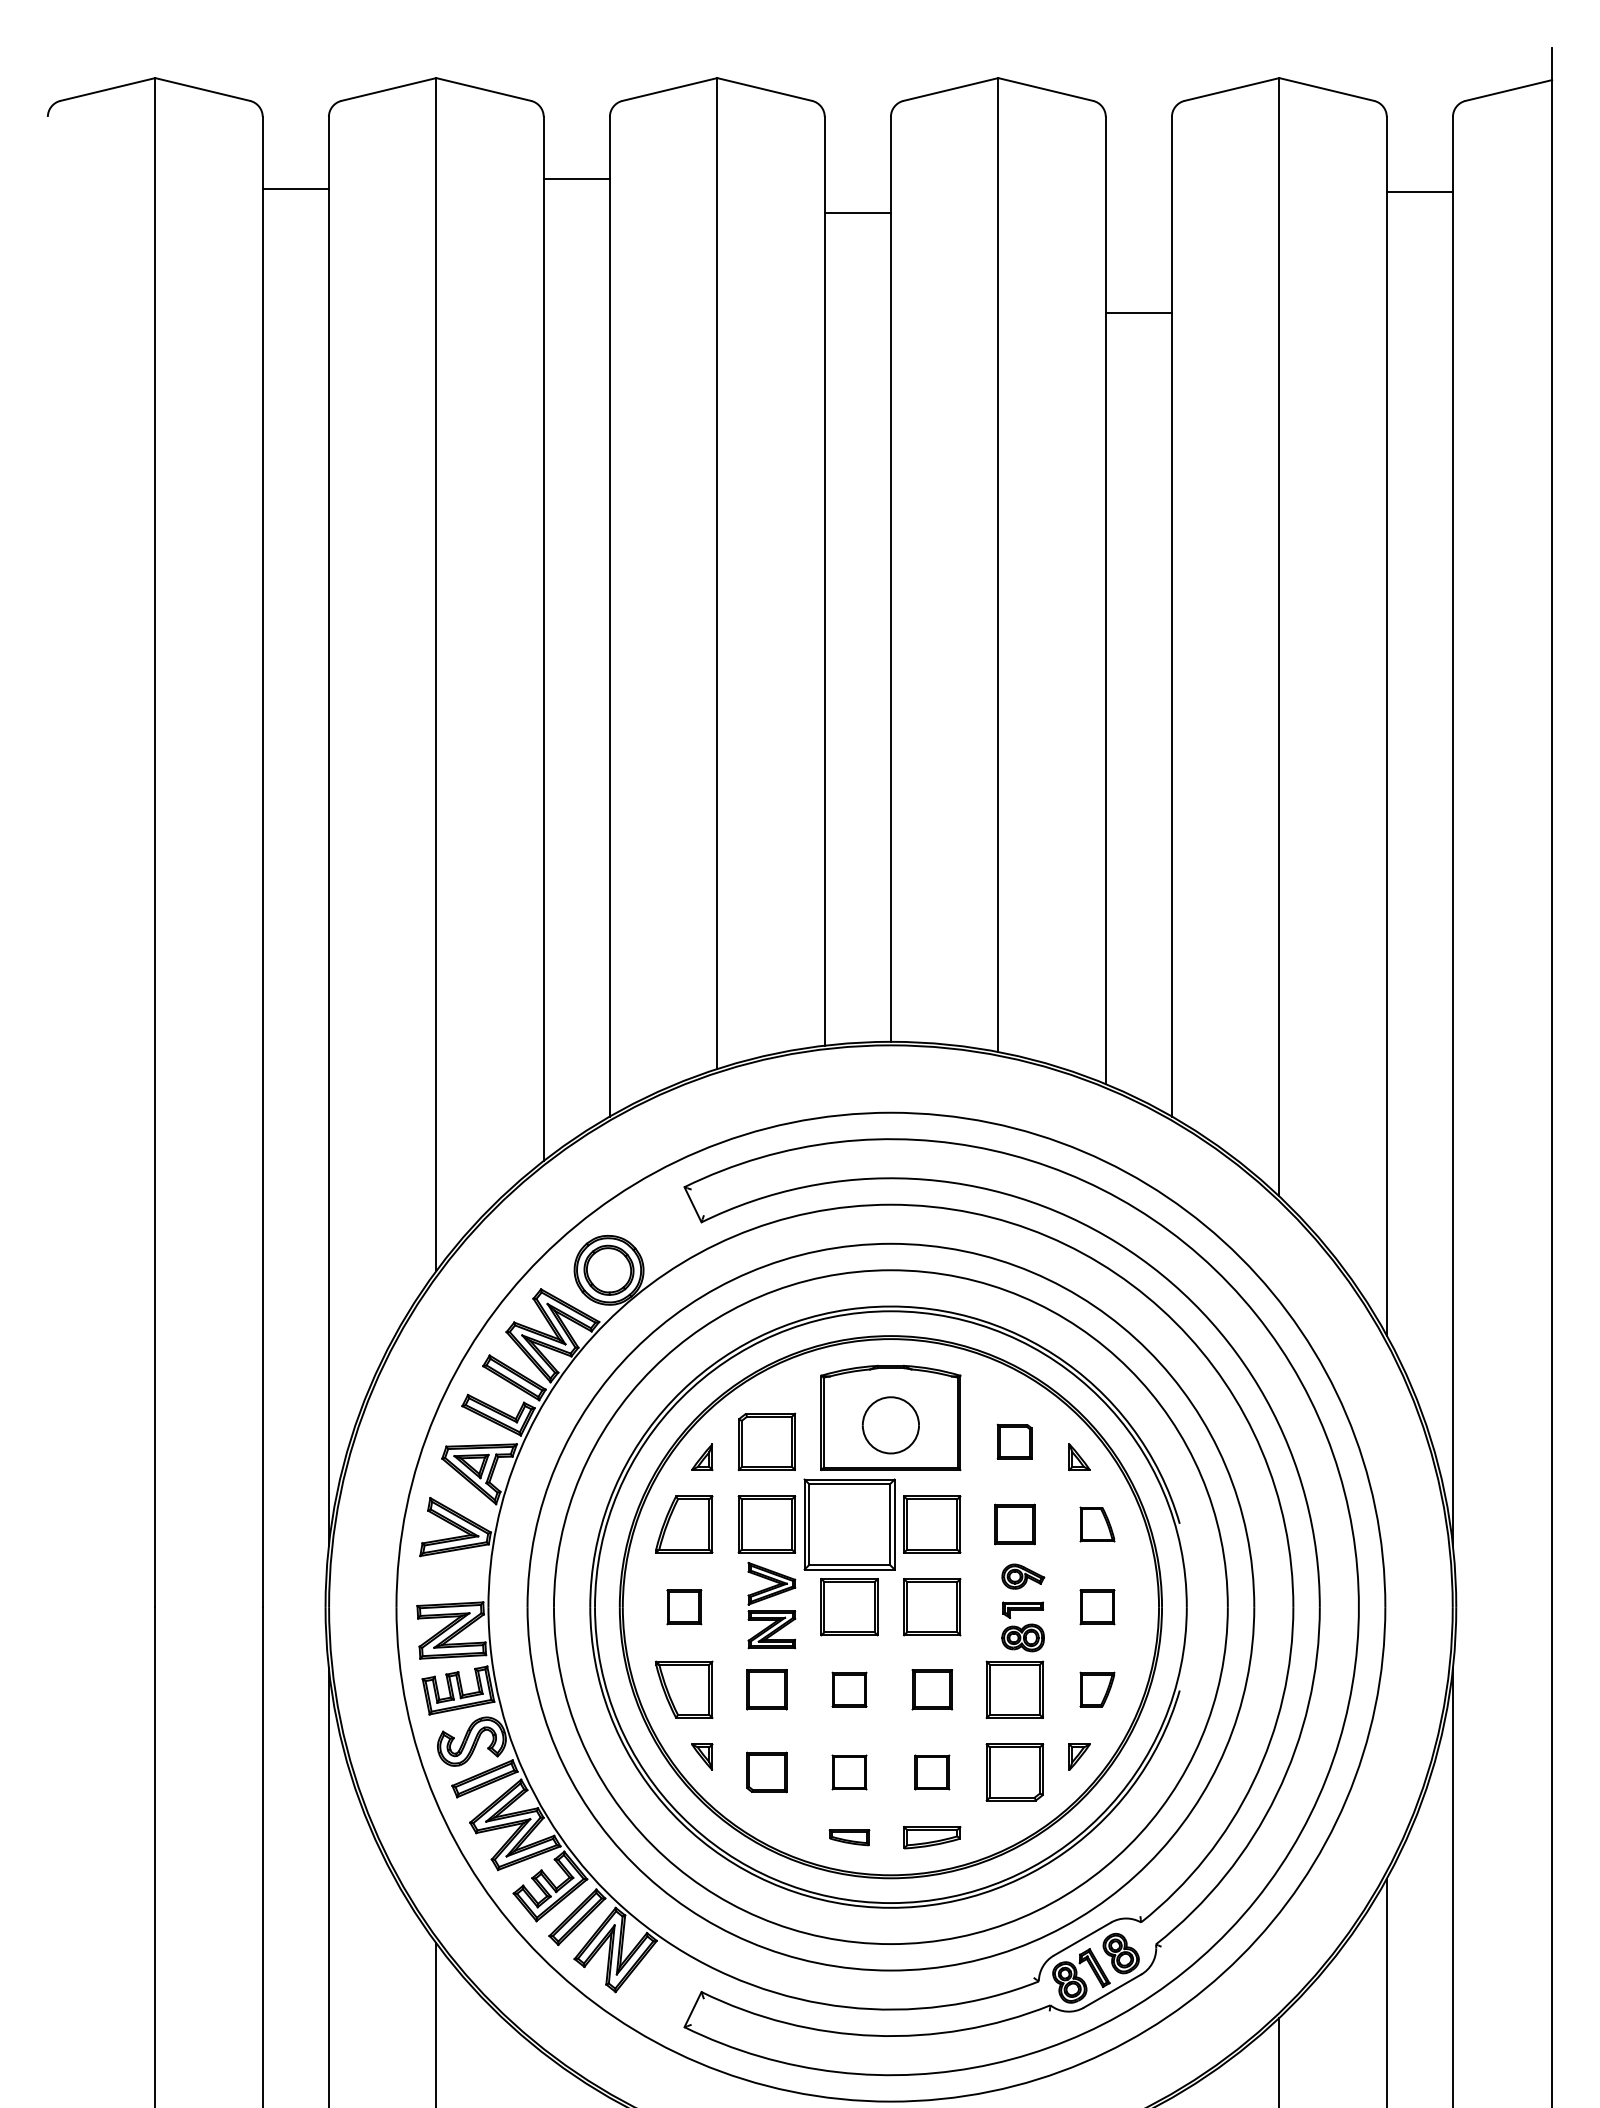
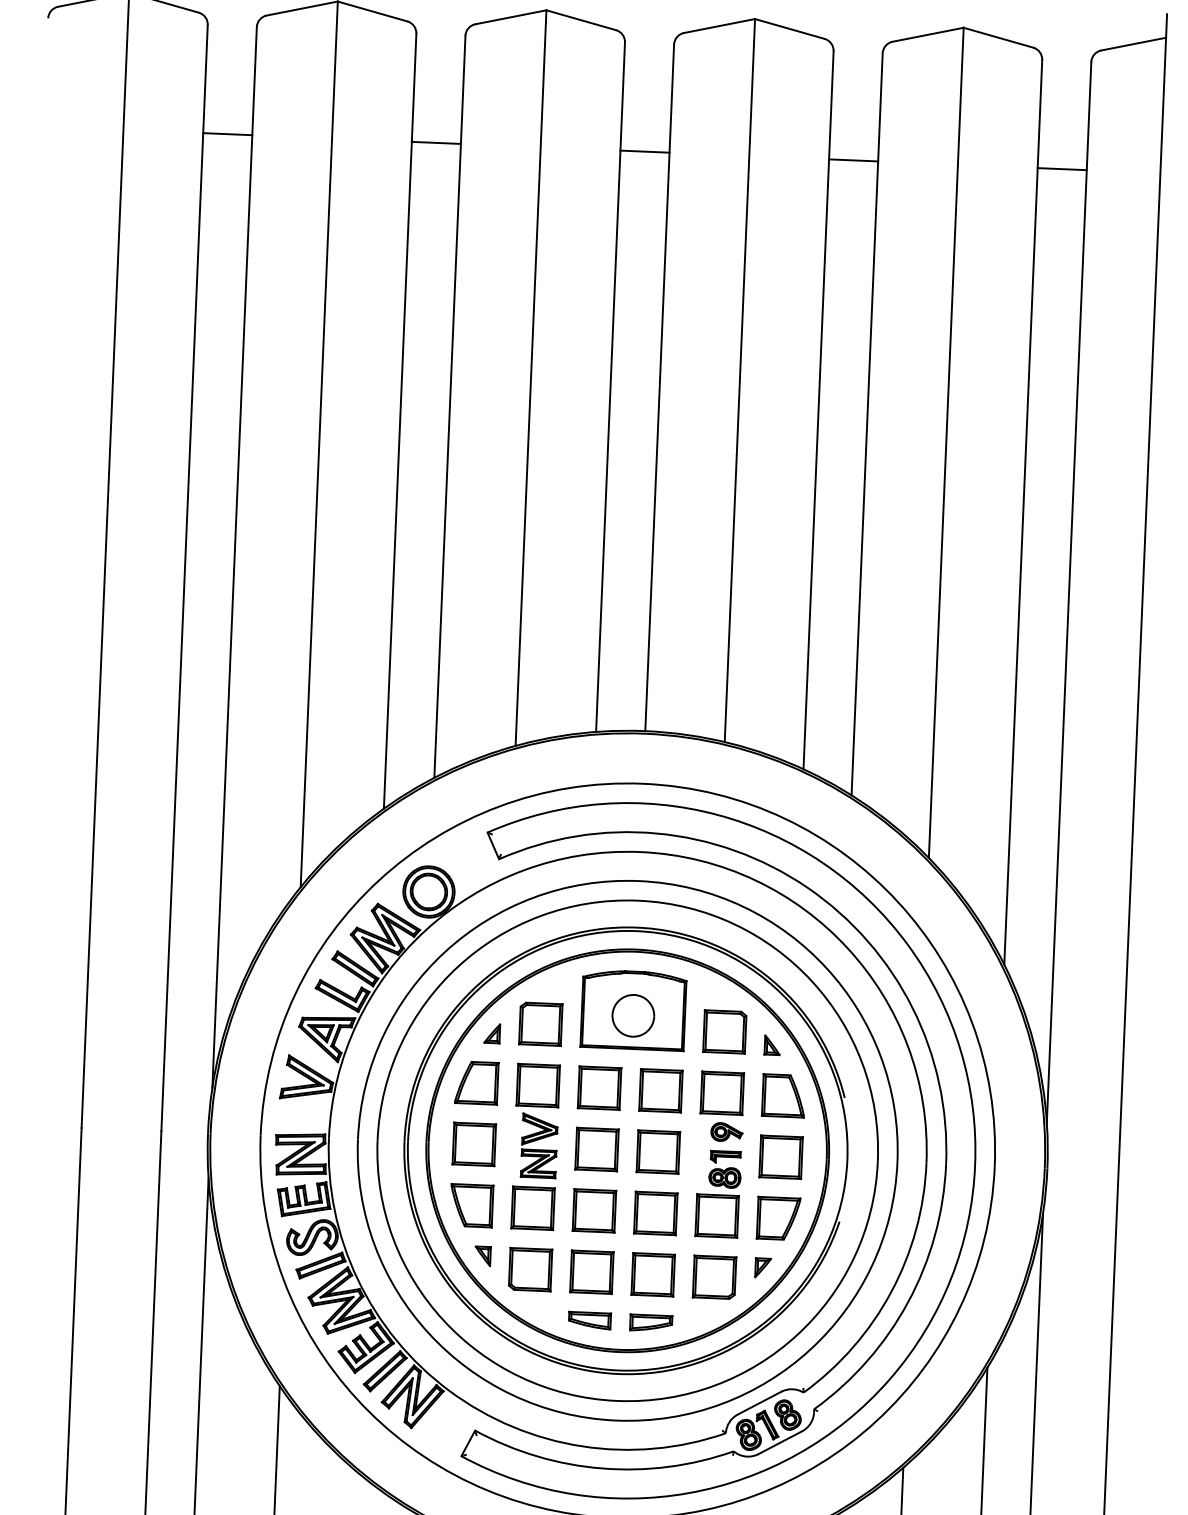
line: (576, 178) -> (436, 142), moved
line: (295, 188) -> (227, 134), moved
line: (1419, 191) -> (1061, 169), moved
line: (857, 212) -> (644, 151), moved
line: (1138, 312) -> (853, 160), moved
part: (1014, 1441) -> (724, 1031), size x1.67
part: (849, 1524) -> (599, 1088), size x0.62
part: (1014, 1524) -> (722, 1093), size x1.43
part: (1097, 1524) -> (783, 1095), size x1.67
part: (684, 1607) -> (474, 1144), size x1.67
part: (1097, 1607) -> (781, 1157), size x1.67
part: (766, 1689) -> (532, 1208), size x1.43
part: (849, 1689) -> (594, 1210), size x1.67
part: (932, 1689) -> (656, 1213), size x1.43
part: (1097, 1689) -> (778, 1218), size x1.67
part: (766, 1772) -> (530, 1269), size x1.43
part: (849, 1772) -> (591, 1272), size x1.67
part: (932, 1772) -> (653, 1274), size x1.67
part: (849, 1837) -> (589, 1320), size x1.43

